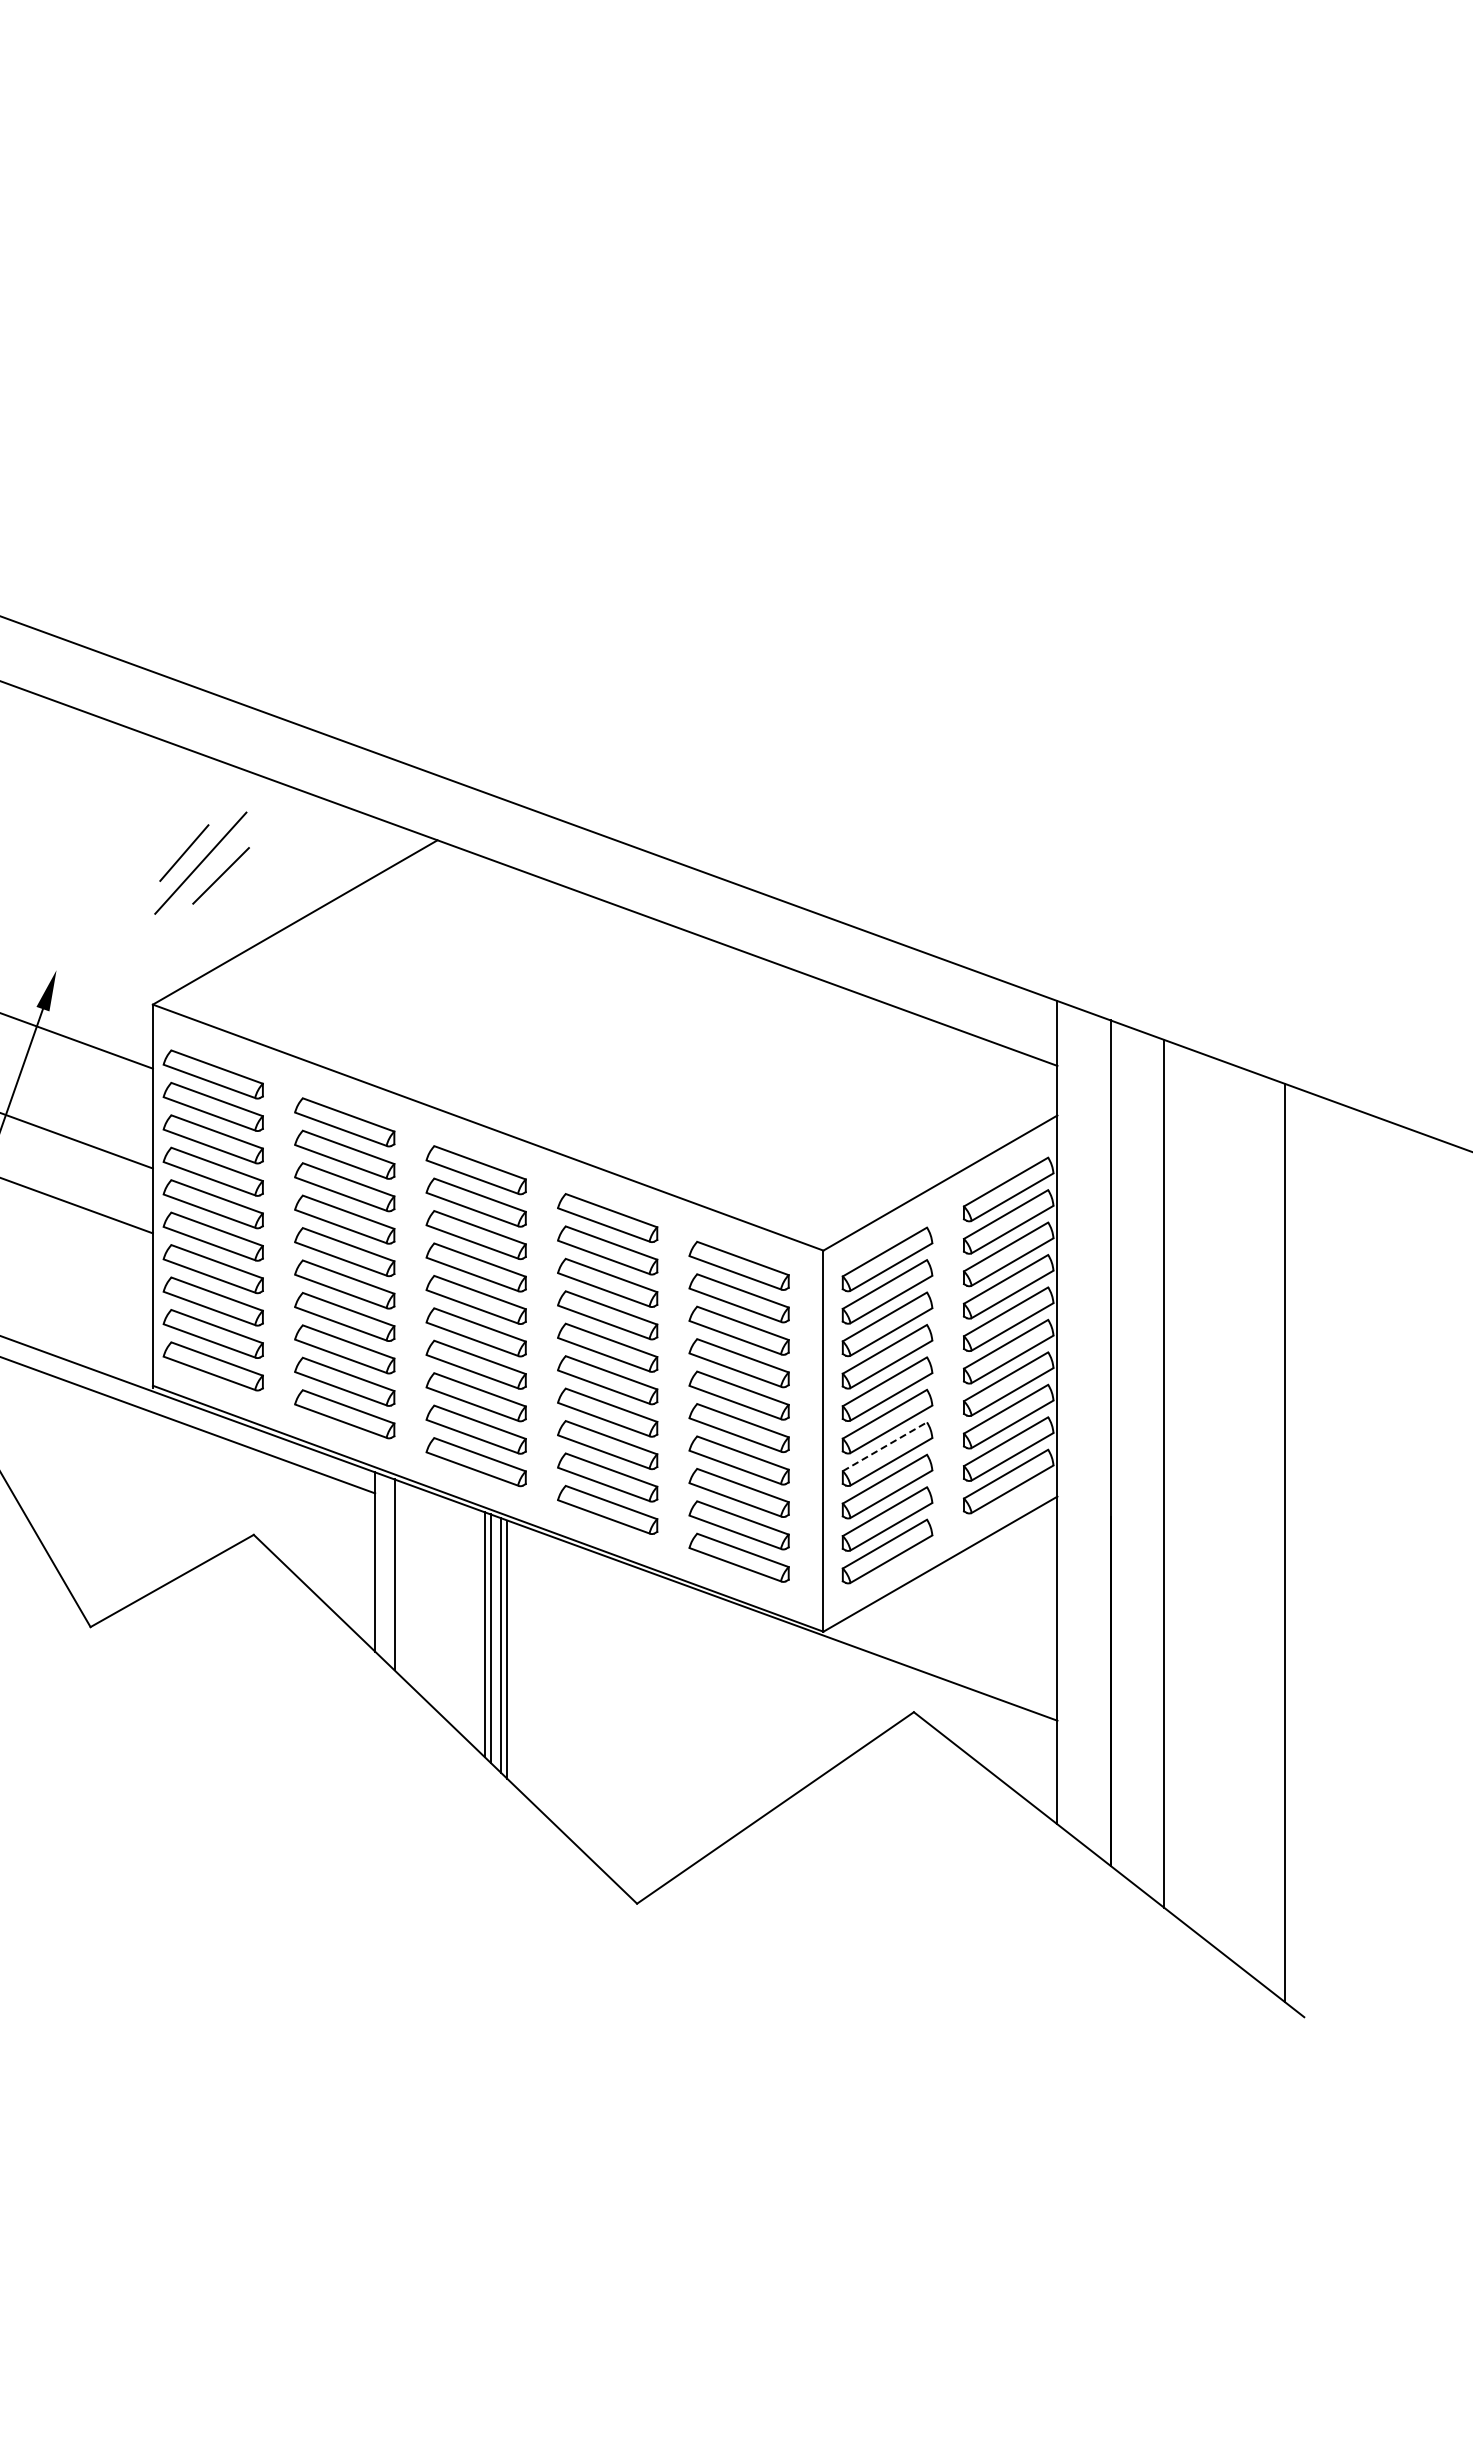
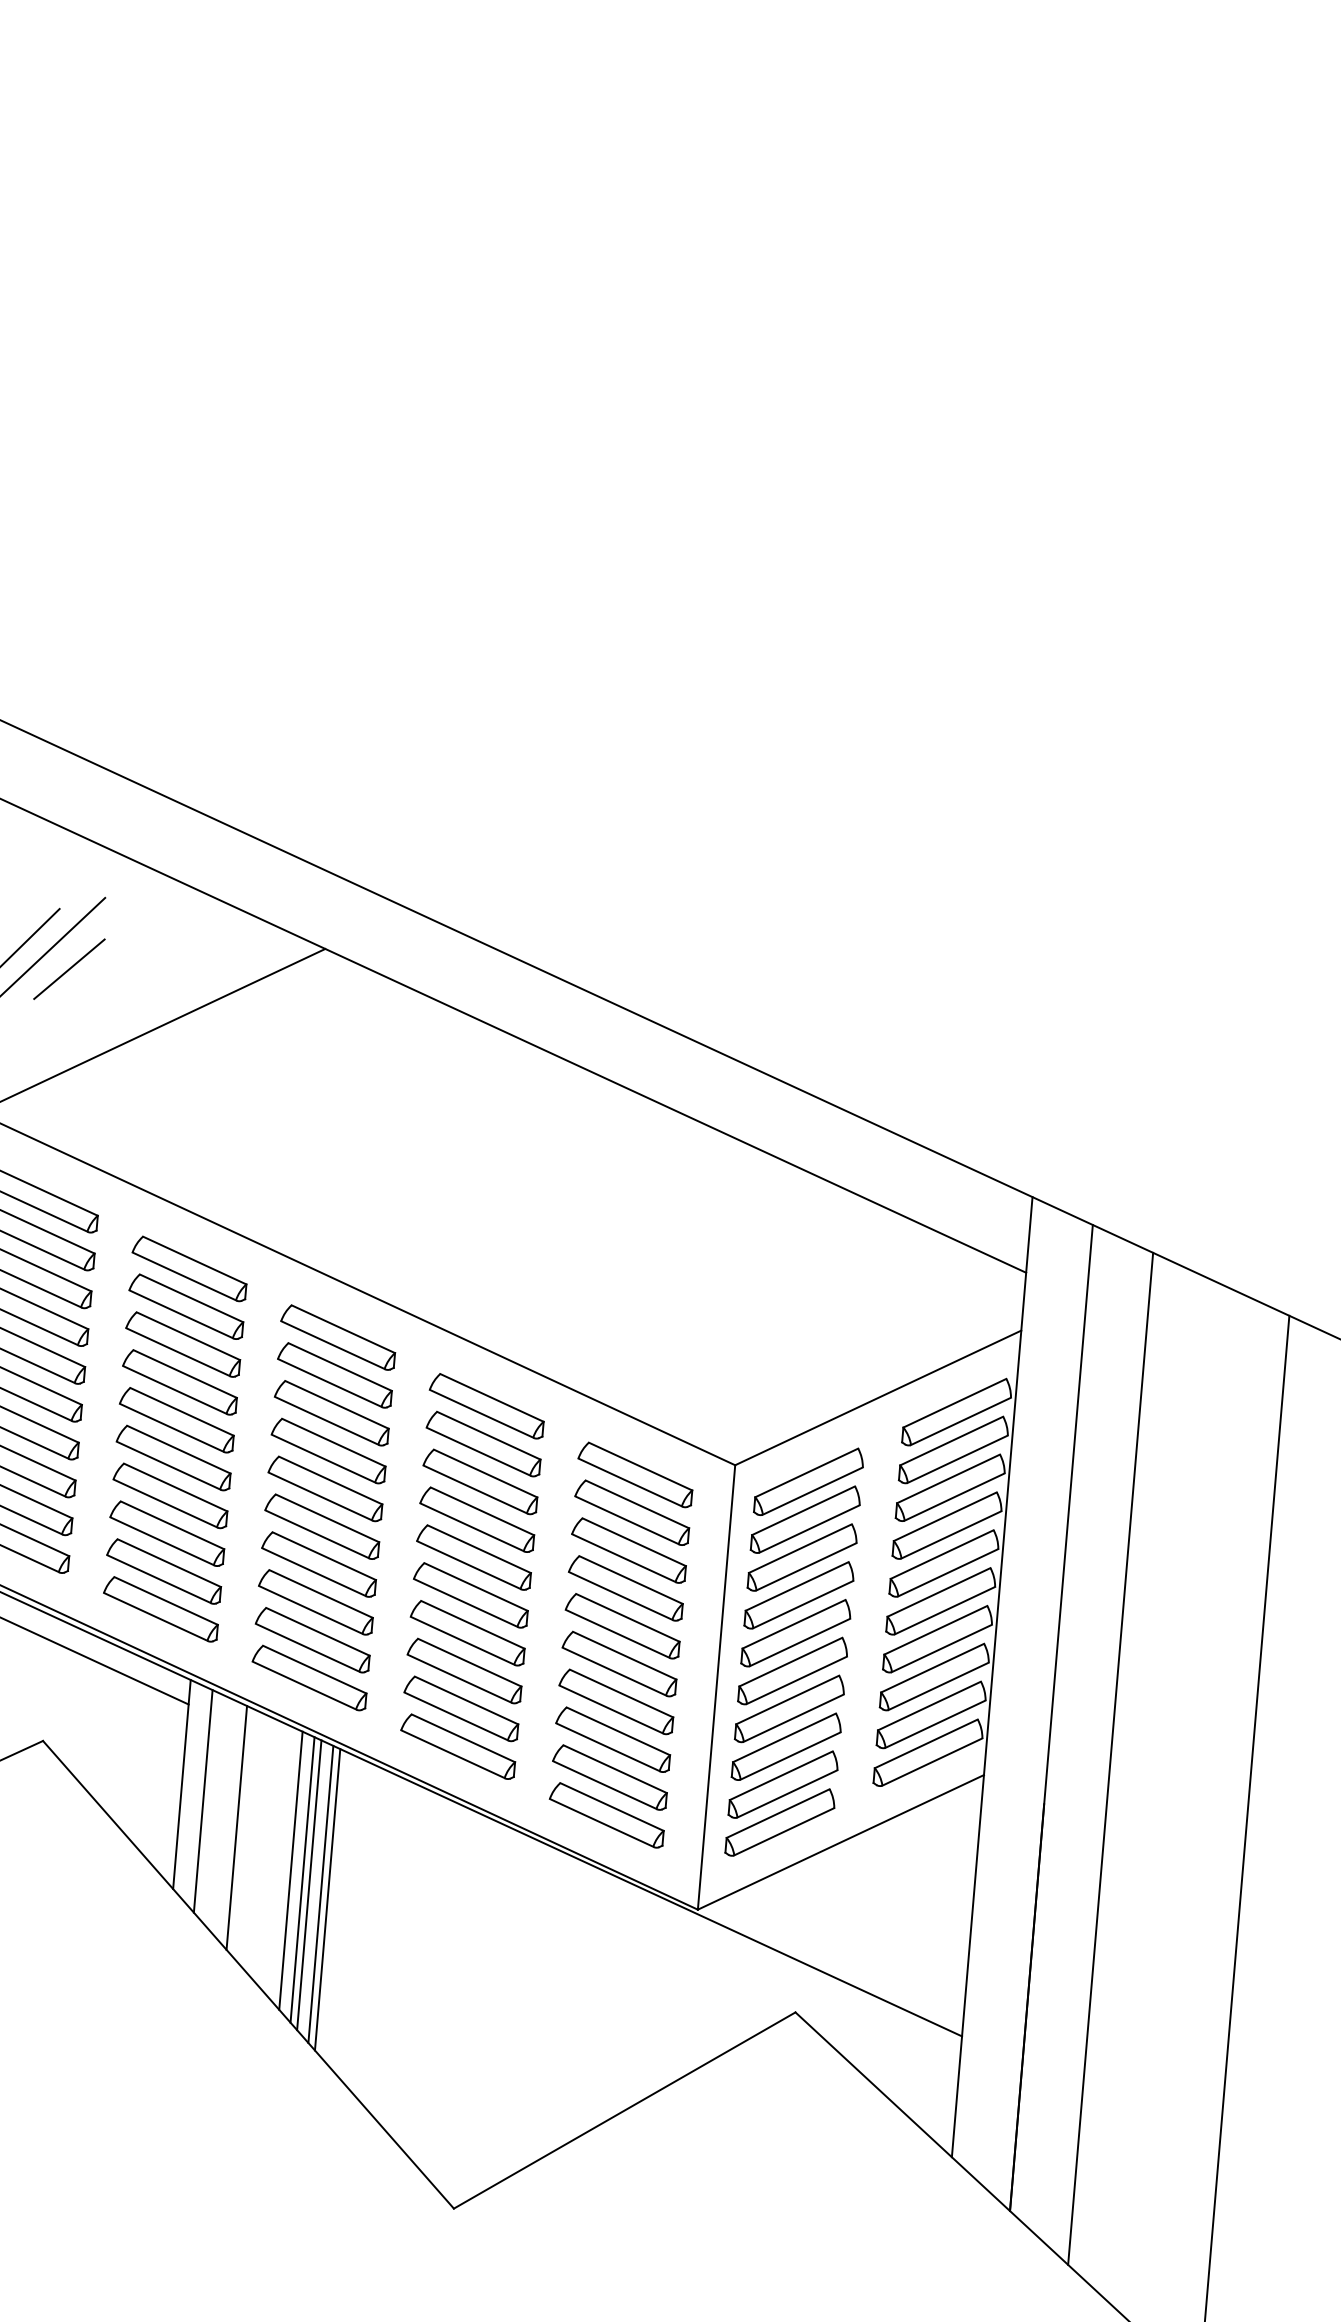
line: (884, 1446) -> (787, 1699), dashed -> solid
line: (425, 1594) -> (237, 1827), added
line: (474, 1627) -> (291, 1870), added

